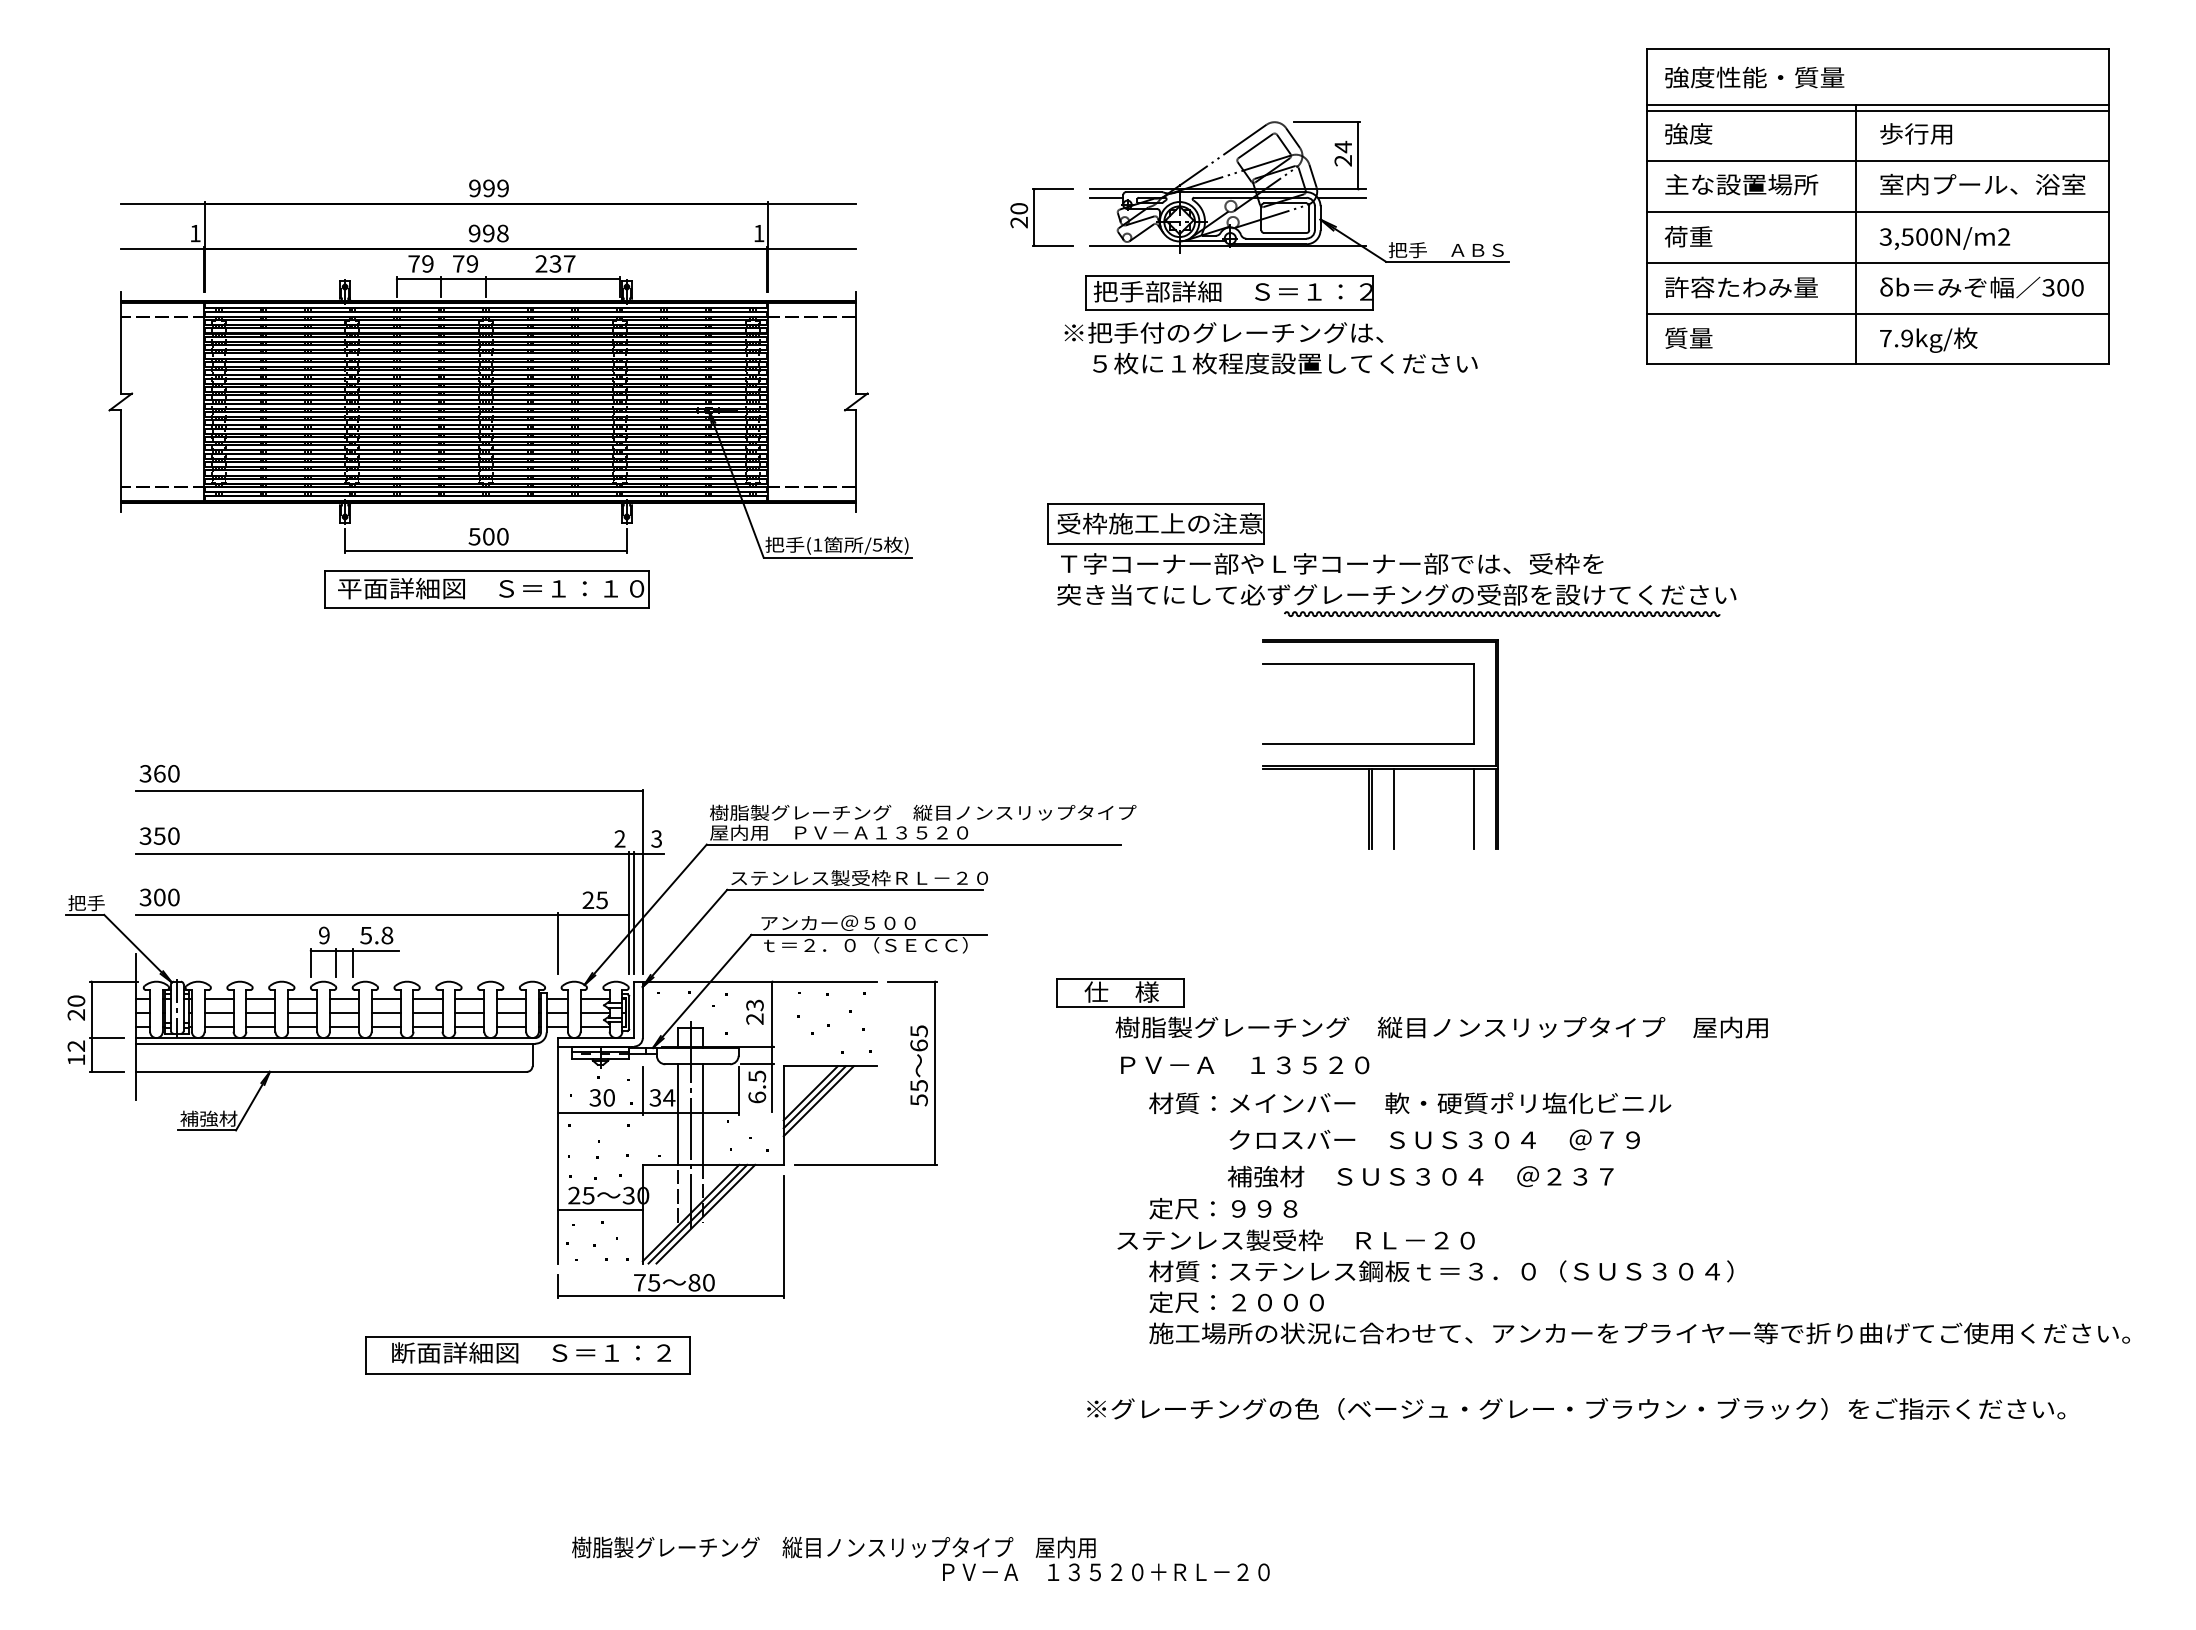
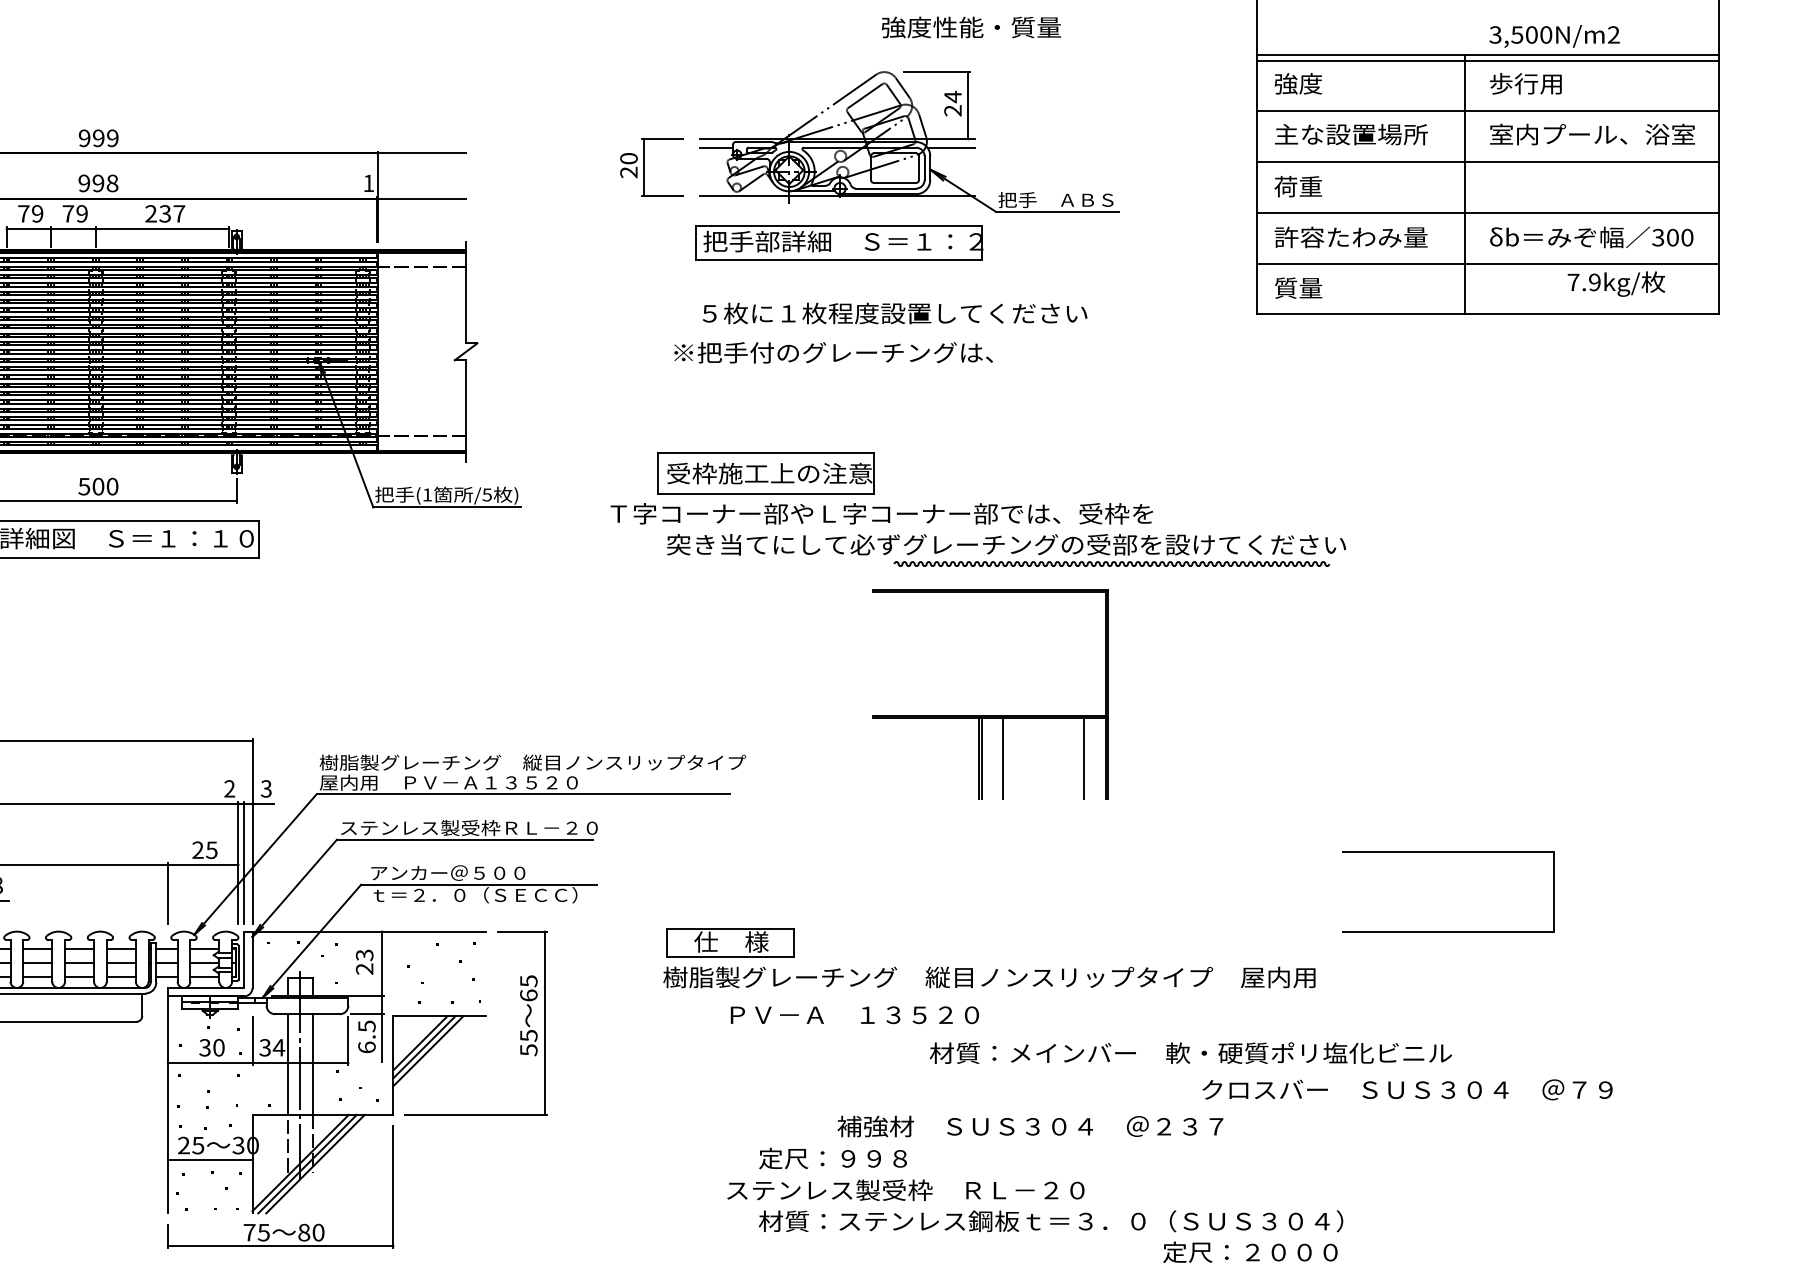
text: (1754, 77) -> (971, 27), moved
text: (1944, 238) -> (1554, 36), moved
text: (1223, 332) -> (833, 352), moved
text: (1928, 339) -> (1616, 283), moved
text: (1332, 563) -> (882, 513), moved
part: (1368, 664) -> (1448, 852), moved
text: (1441, 1027) -> (989, 977), moved
text: (1410, 1102) -> (1191, 1052), moved
text: (1434, 1139) -> (1407, 1089), moved
text: (1236, 1301) -> (1250, 1251), moved

